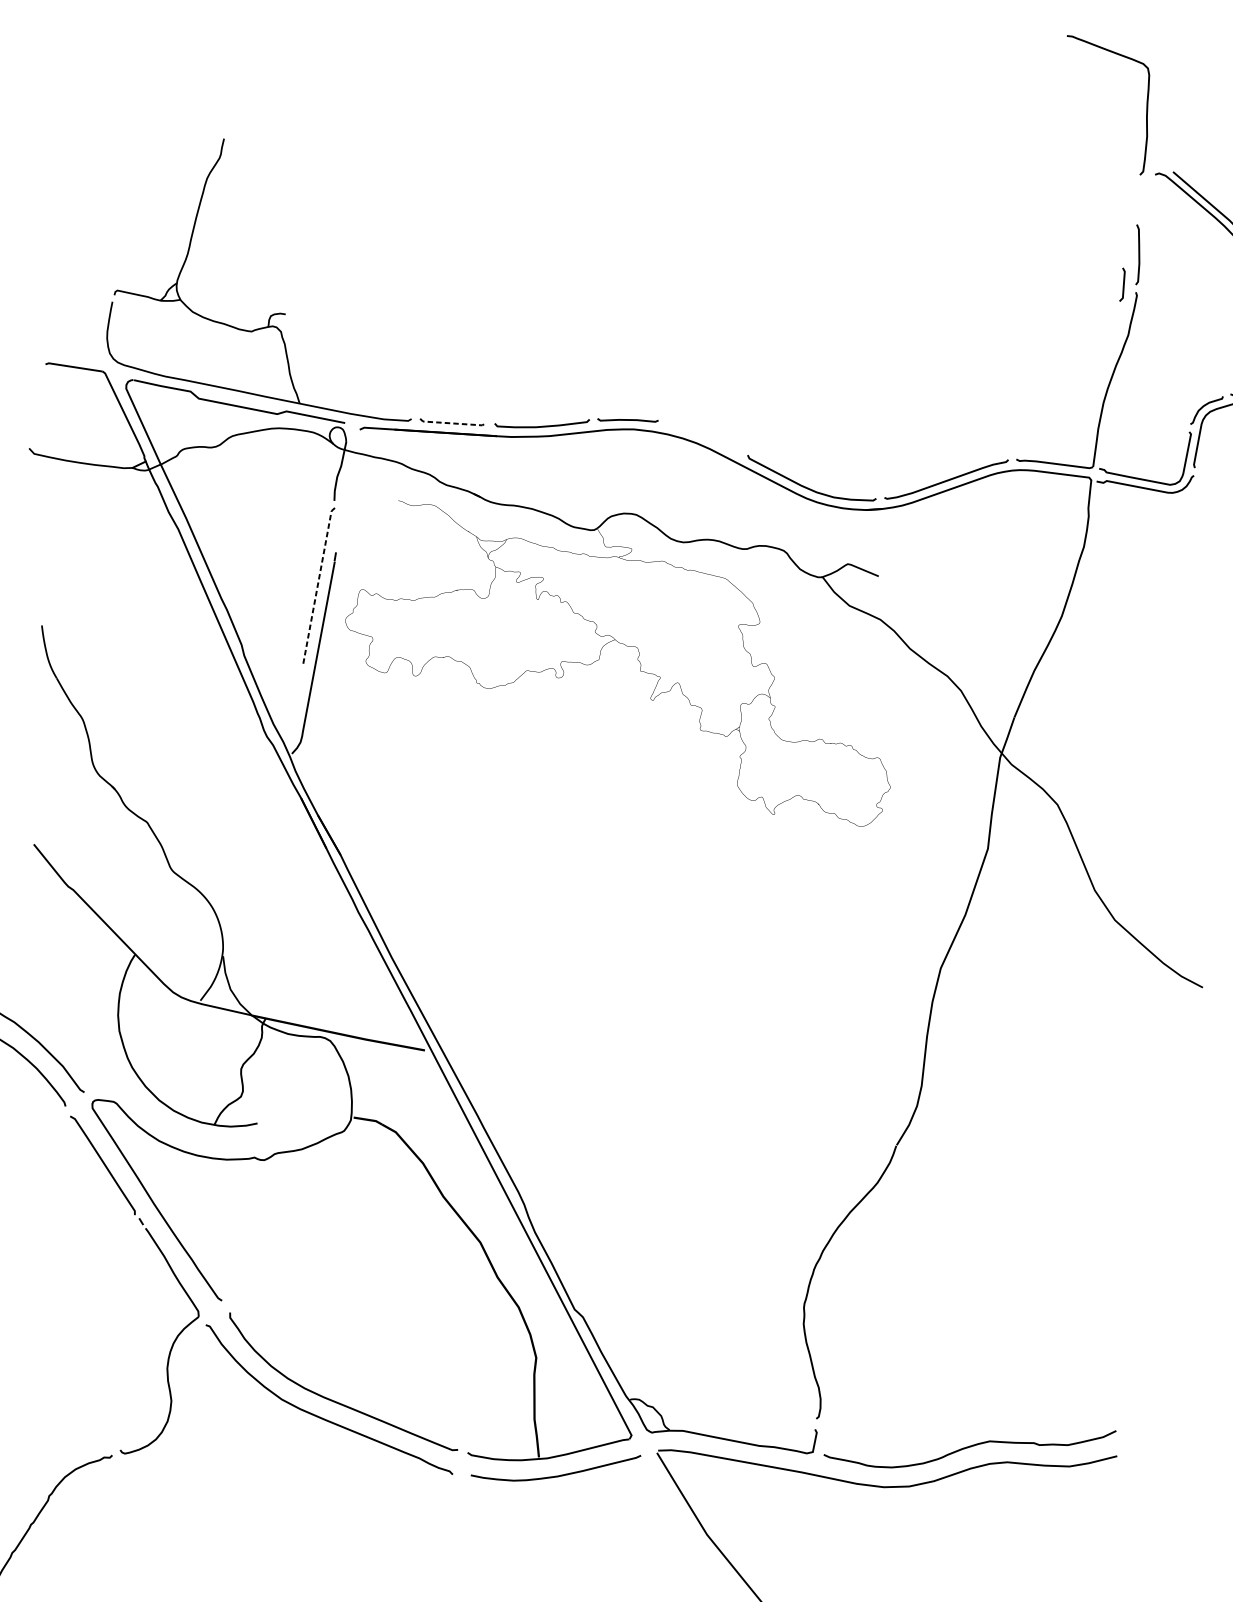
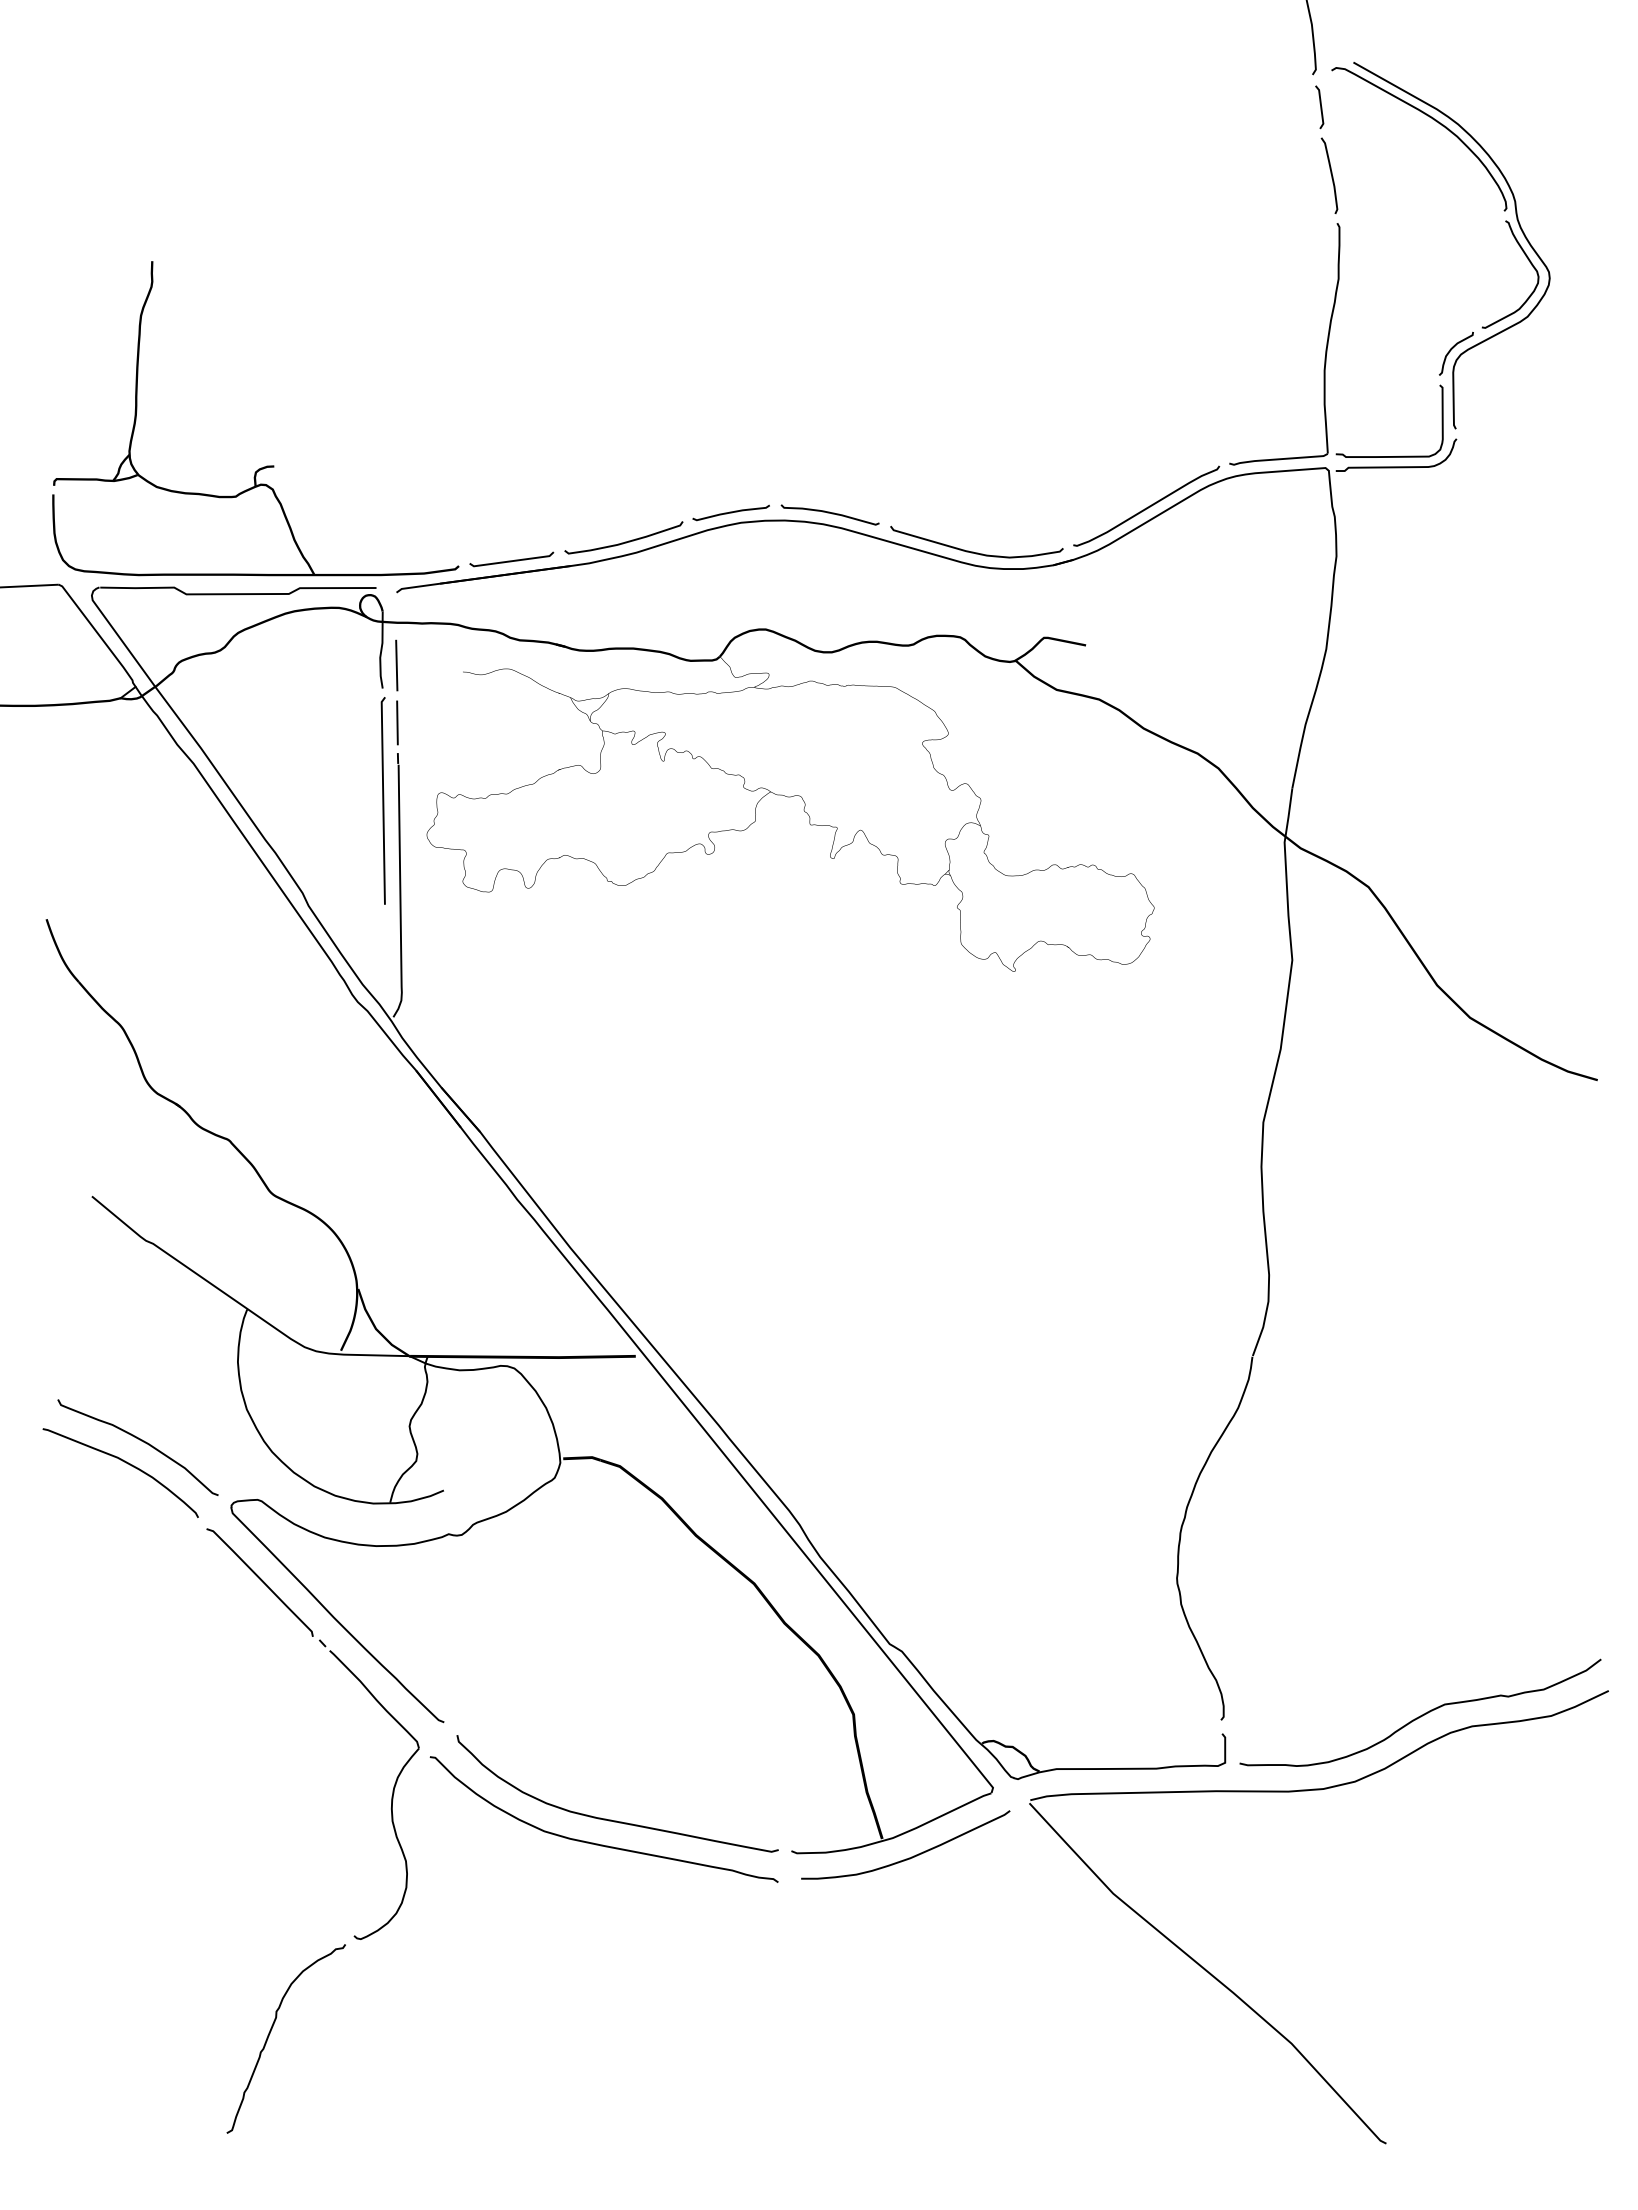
line: (1123, 285) -> (1320, 107), moved
line: (453, 423) -> (512, 561), dashed -> solid
curve: (702, 435) -> (829, 513), added
line: (348, 485) -> (396, 665), added
line: (340, 529) -> (397, 722), added
line: (317, 585) -> (383, 799), dashed -> solid

